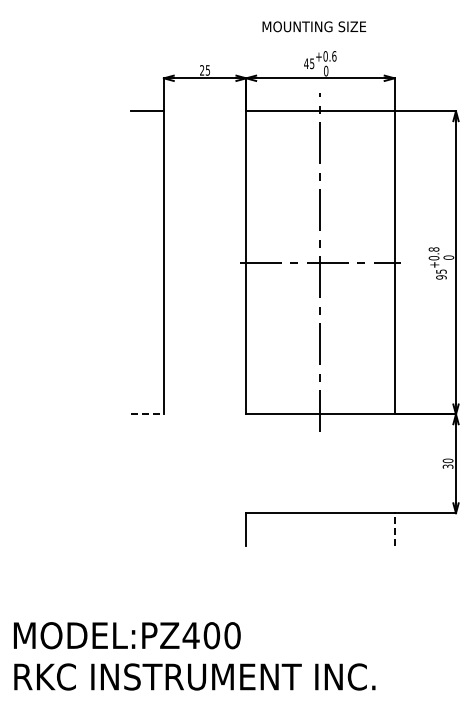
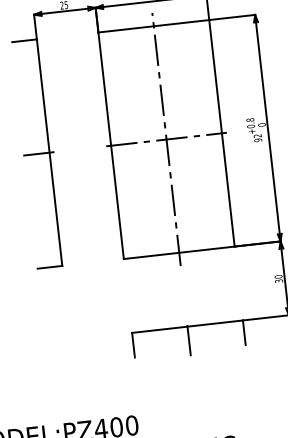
line: (147, 262) -> (37, 153), added
text: (441, 271) -> (257, 135), 95 -> 92
line: (147, 414) -> (50, 267), dashed -> solid
line: (320, 529) -> (188, 338), added
line: (394, 529) -> (244, 332), dashed -> solid

